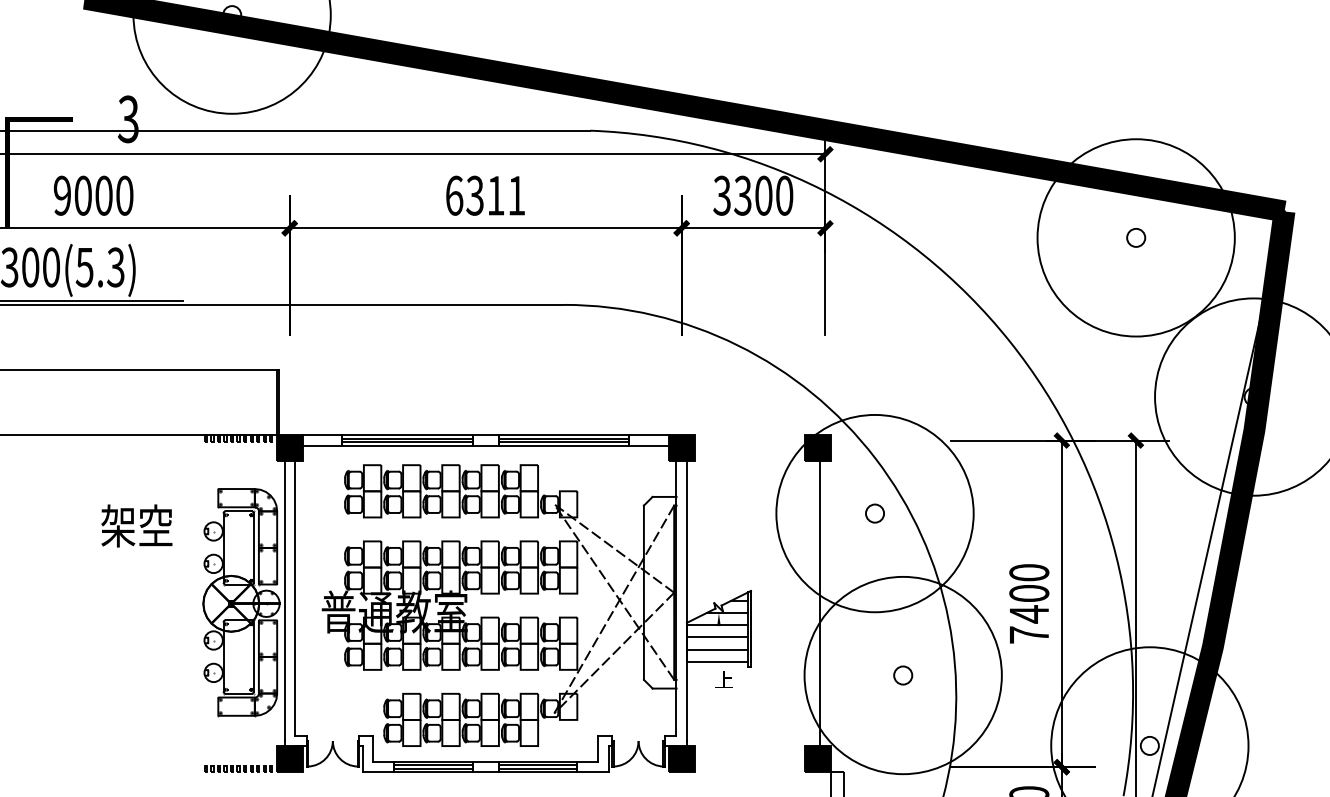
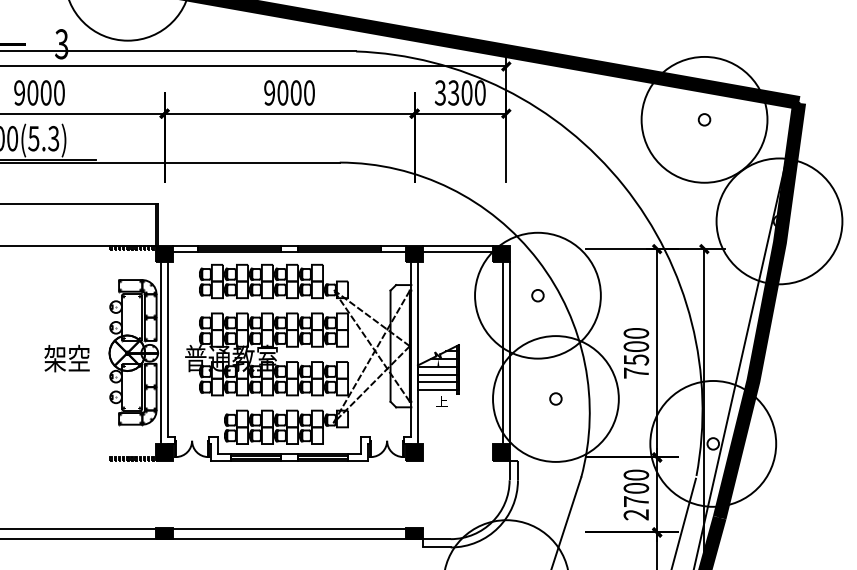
text: (485, 195) -> (289, 92), 6311 -> 9000
line: (748, 434) -> (457, 245), added
line: (748, 445) -> (457, 252), added
text: (135, 525) -> (66, 358), moved
line: (830, 604) -> (509, 353), added
text: (1029, 613) -> (636, 359), 7400 -> 7500

